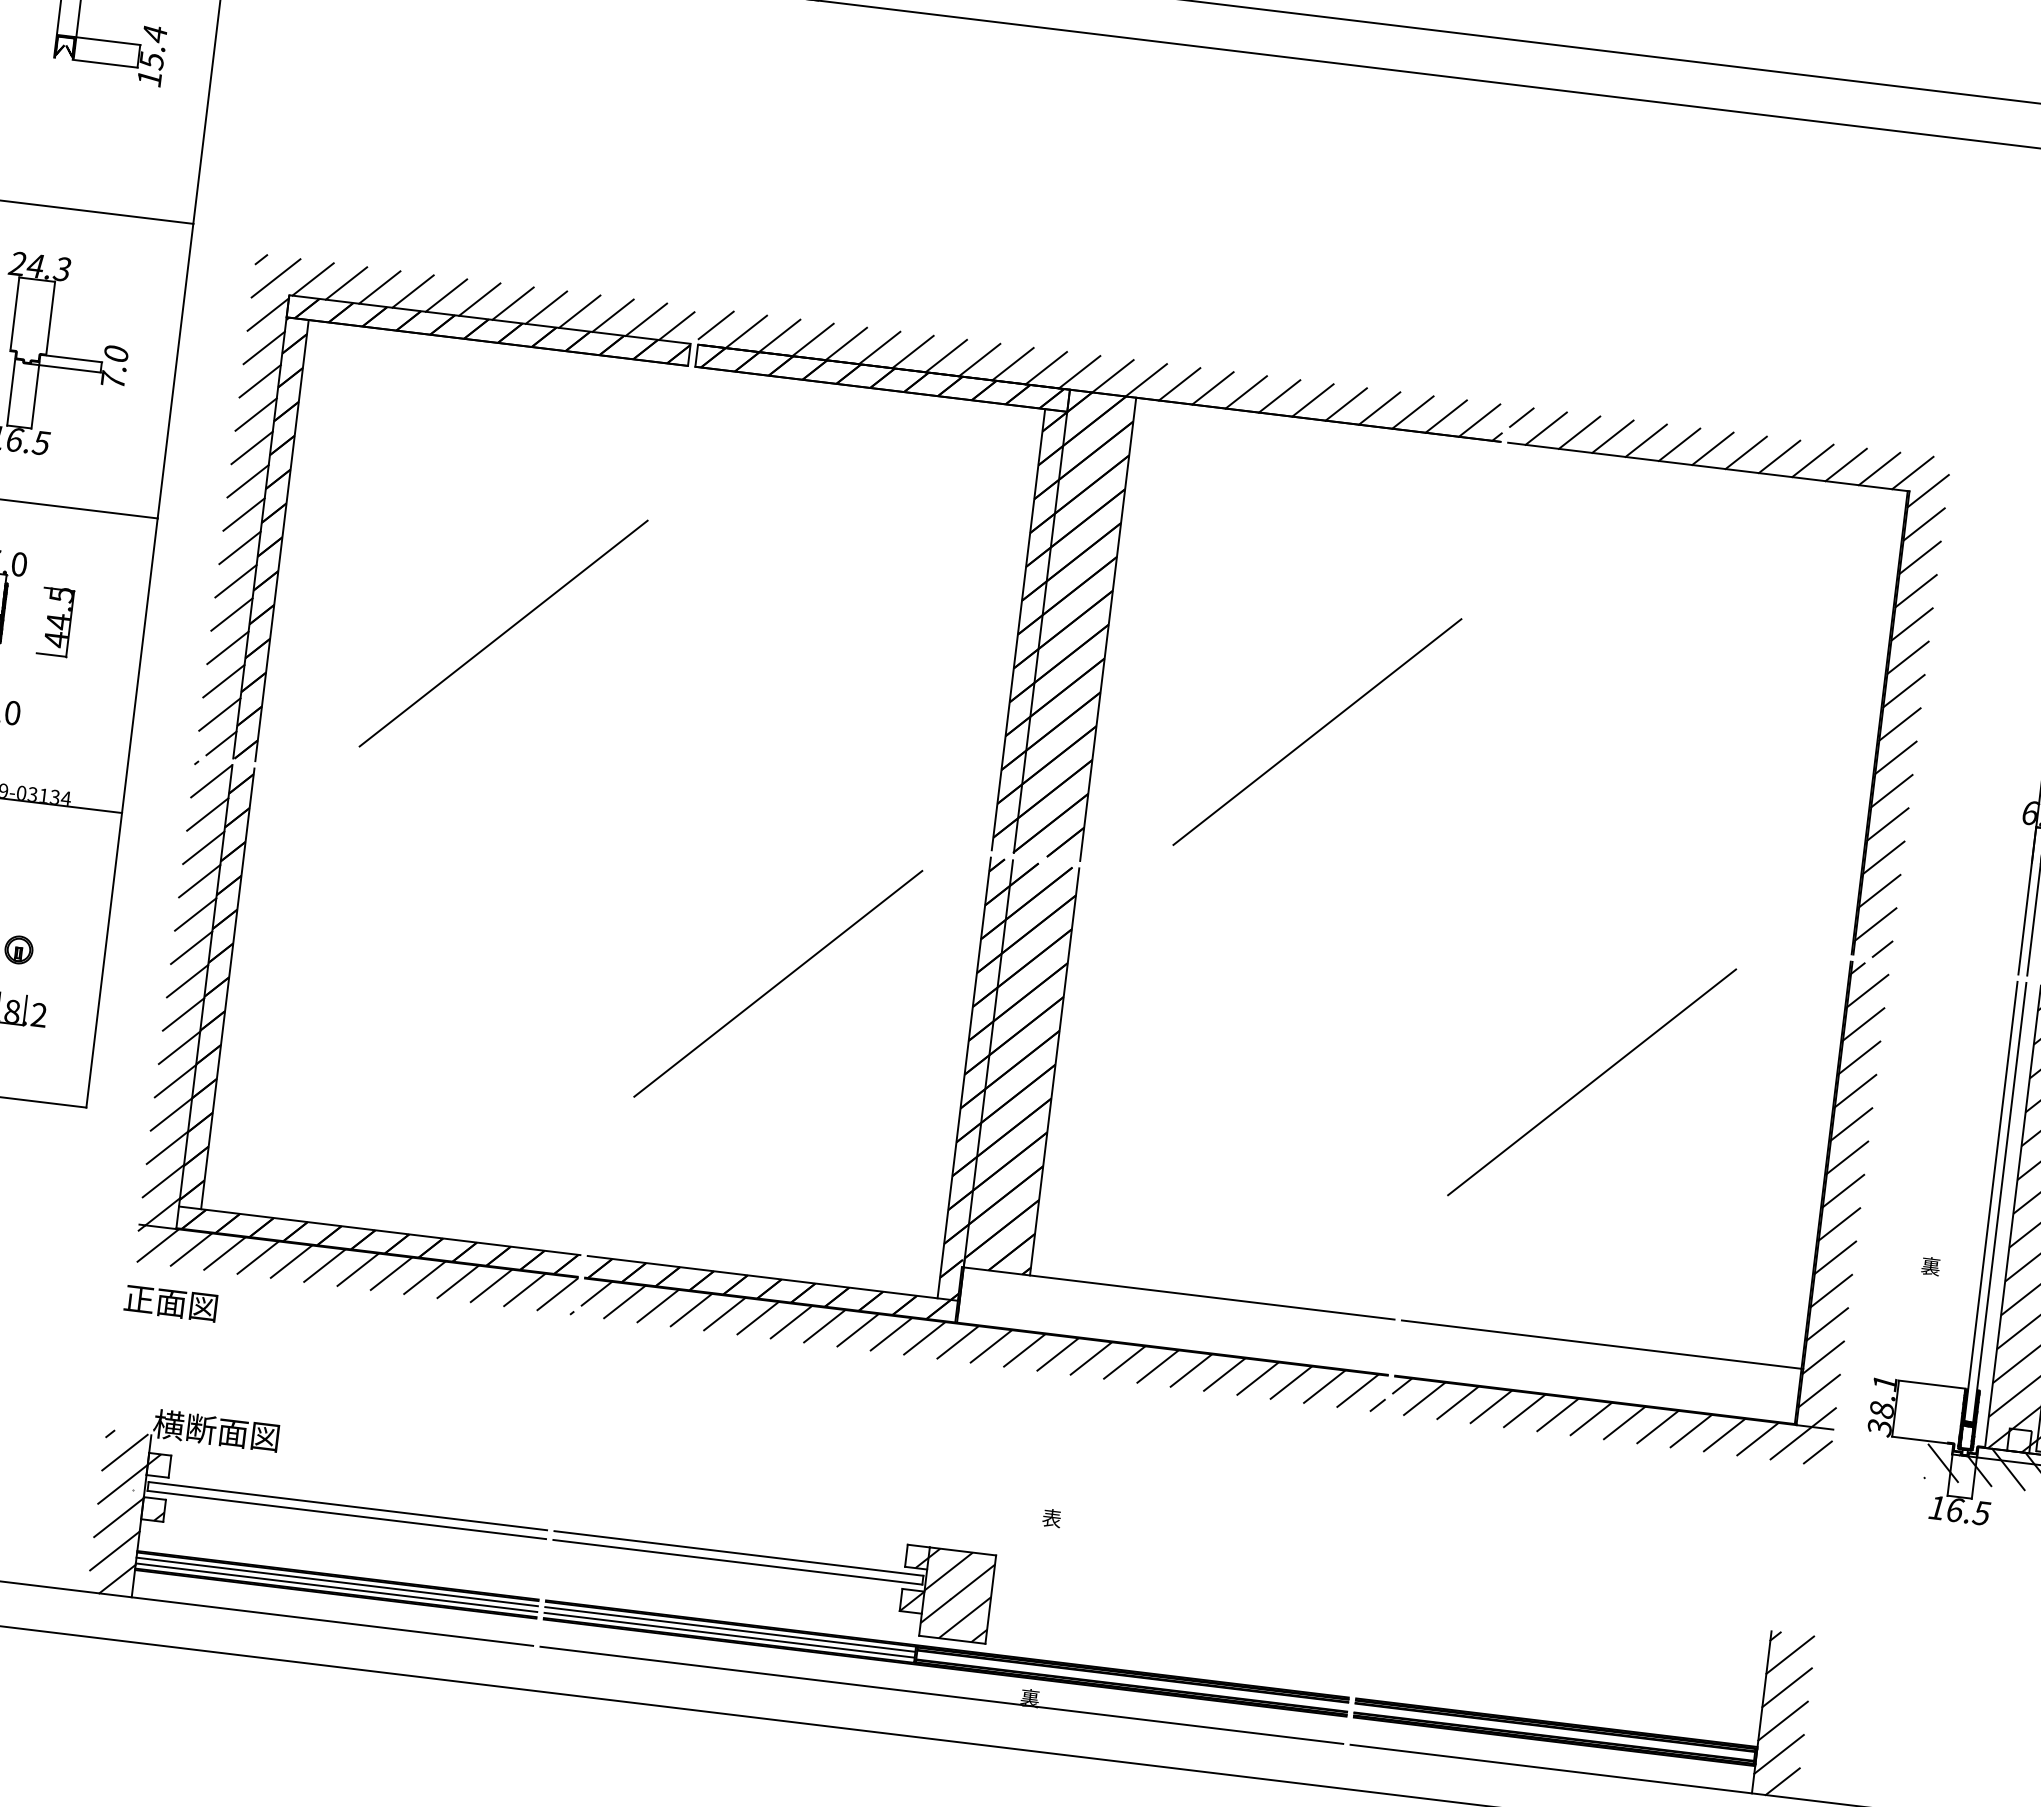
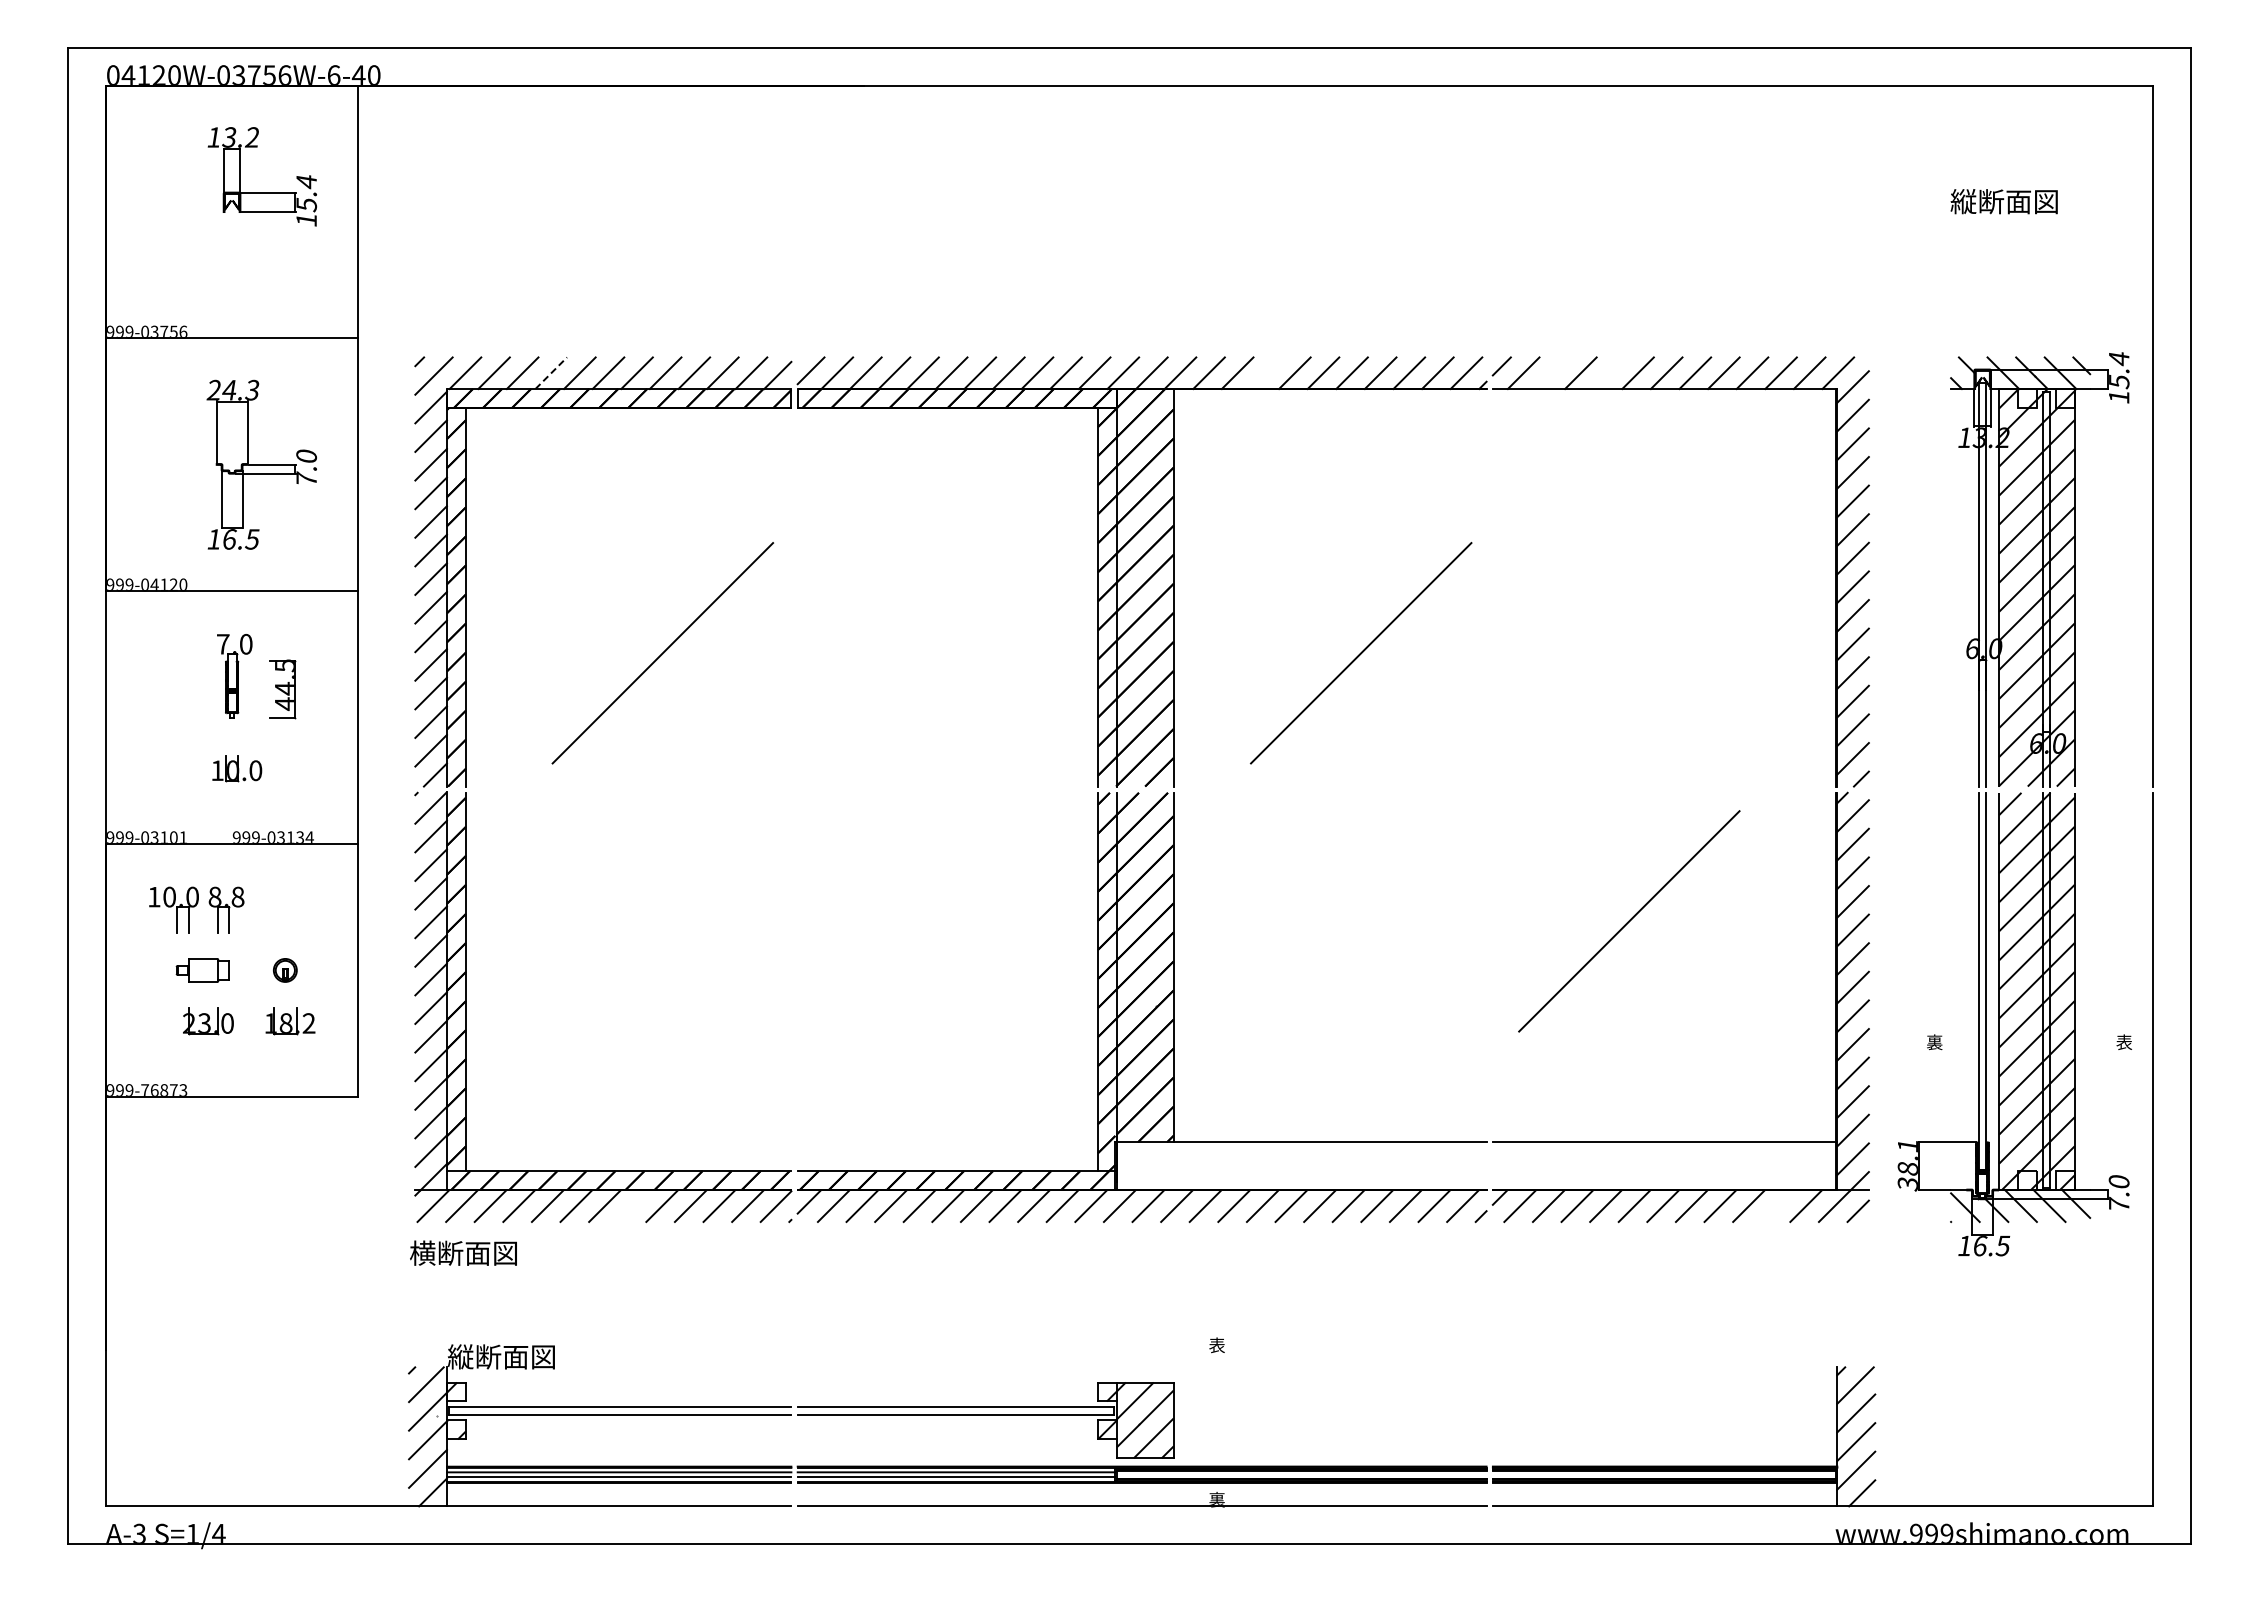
line: (413, 290) -> (551, 372), solid -> dashed
line: (1246, 392) -> (1266, 373), removed
line: (1579, 433) -> (1552, 373), removed
line: (1646, 441) -> (1609, 373), removed
line: (777, 983) -> (930, 921), removed
line: (391, 1272) -> (633, 1205), removed
text: (186, 1303) -> (463, 1252), 正面図 -> 横断面図
text: (168, 1424) -> (460, 1356), 横断面図 -> 縦断面図
line: (1724, 1434) -> (1777, 1205), removed

